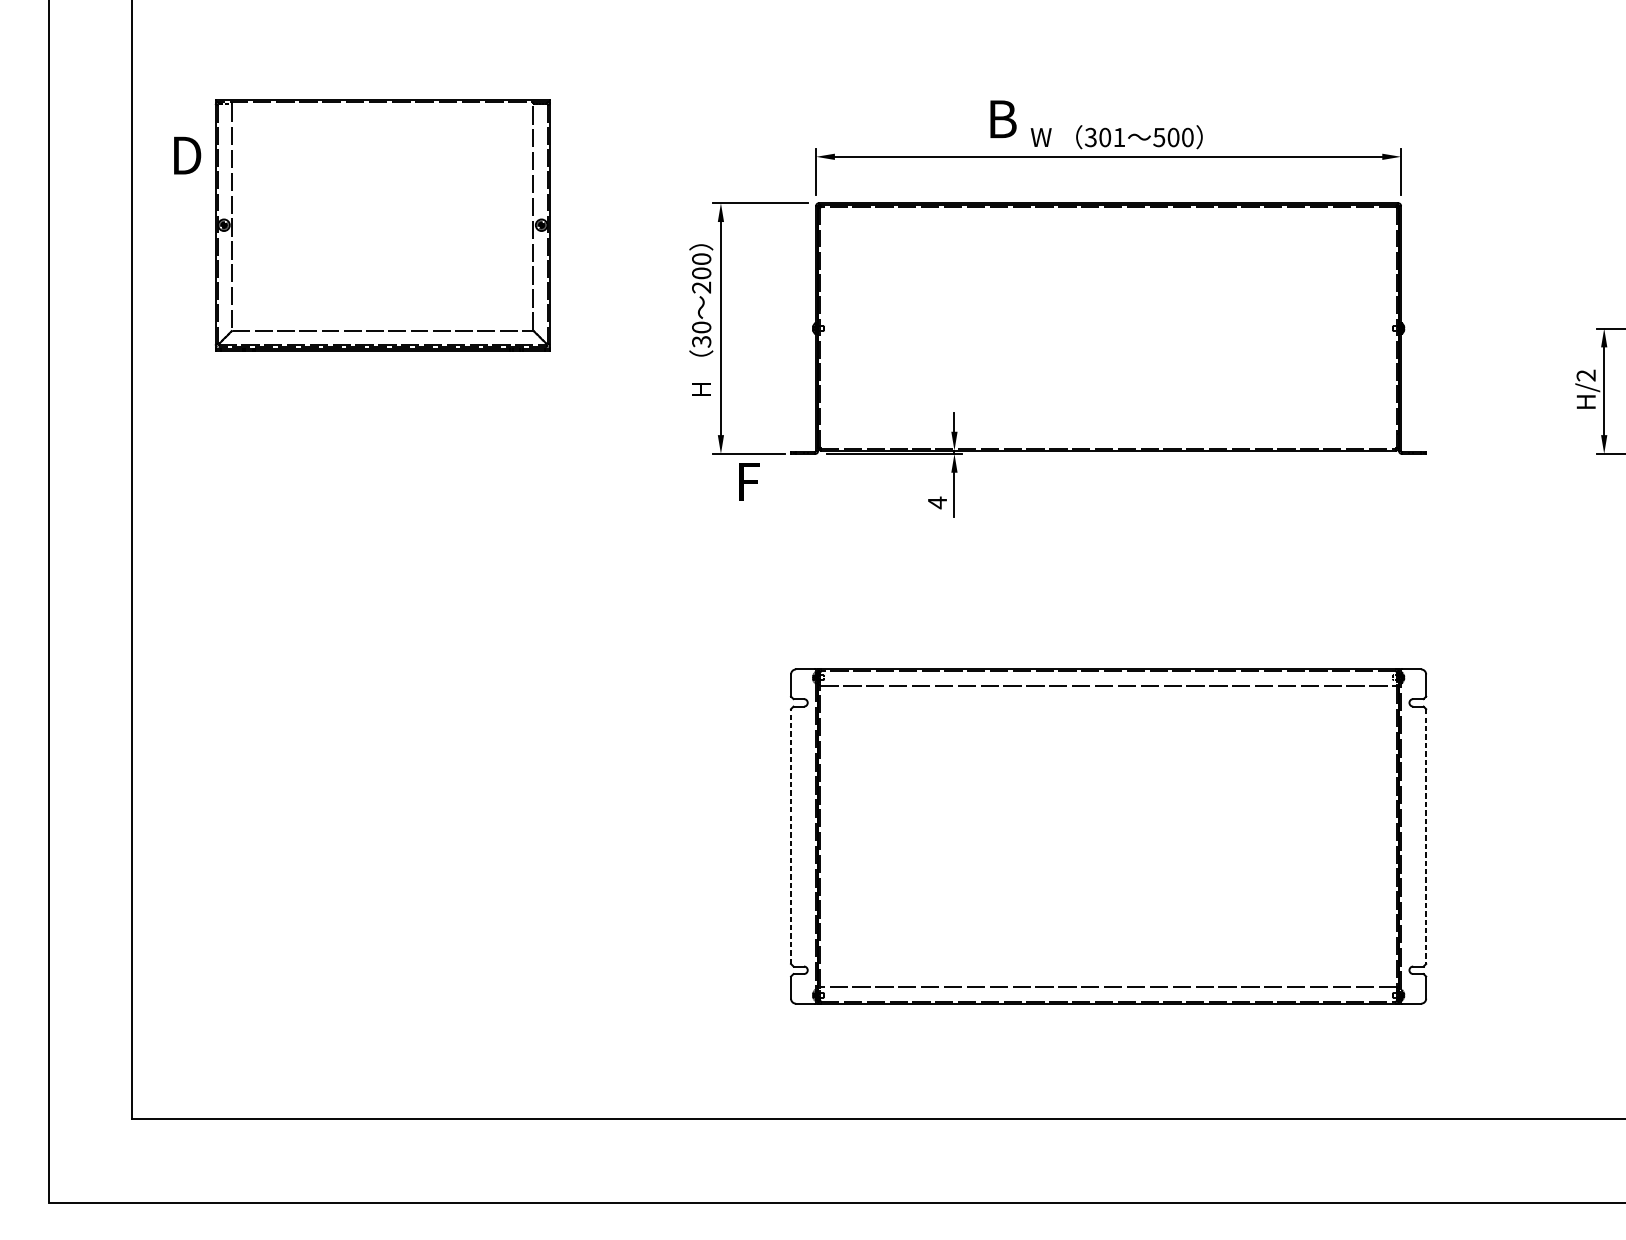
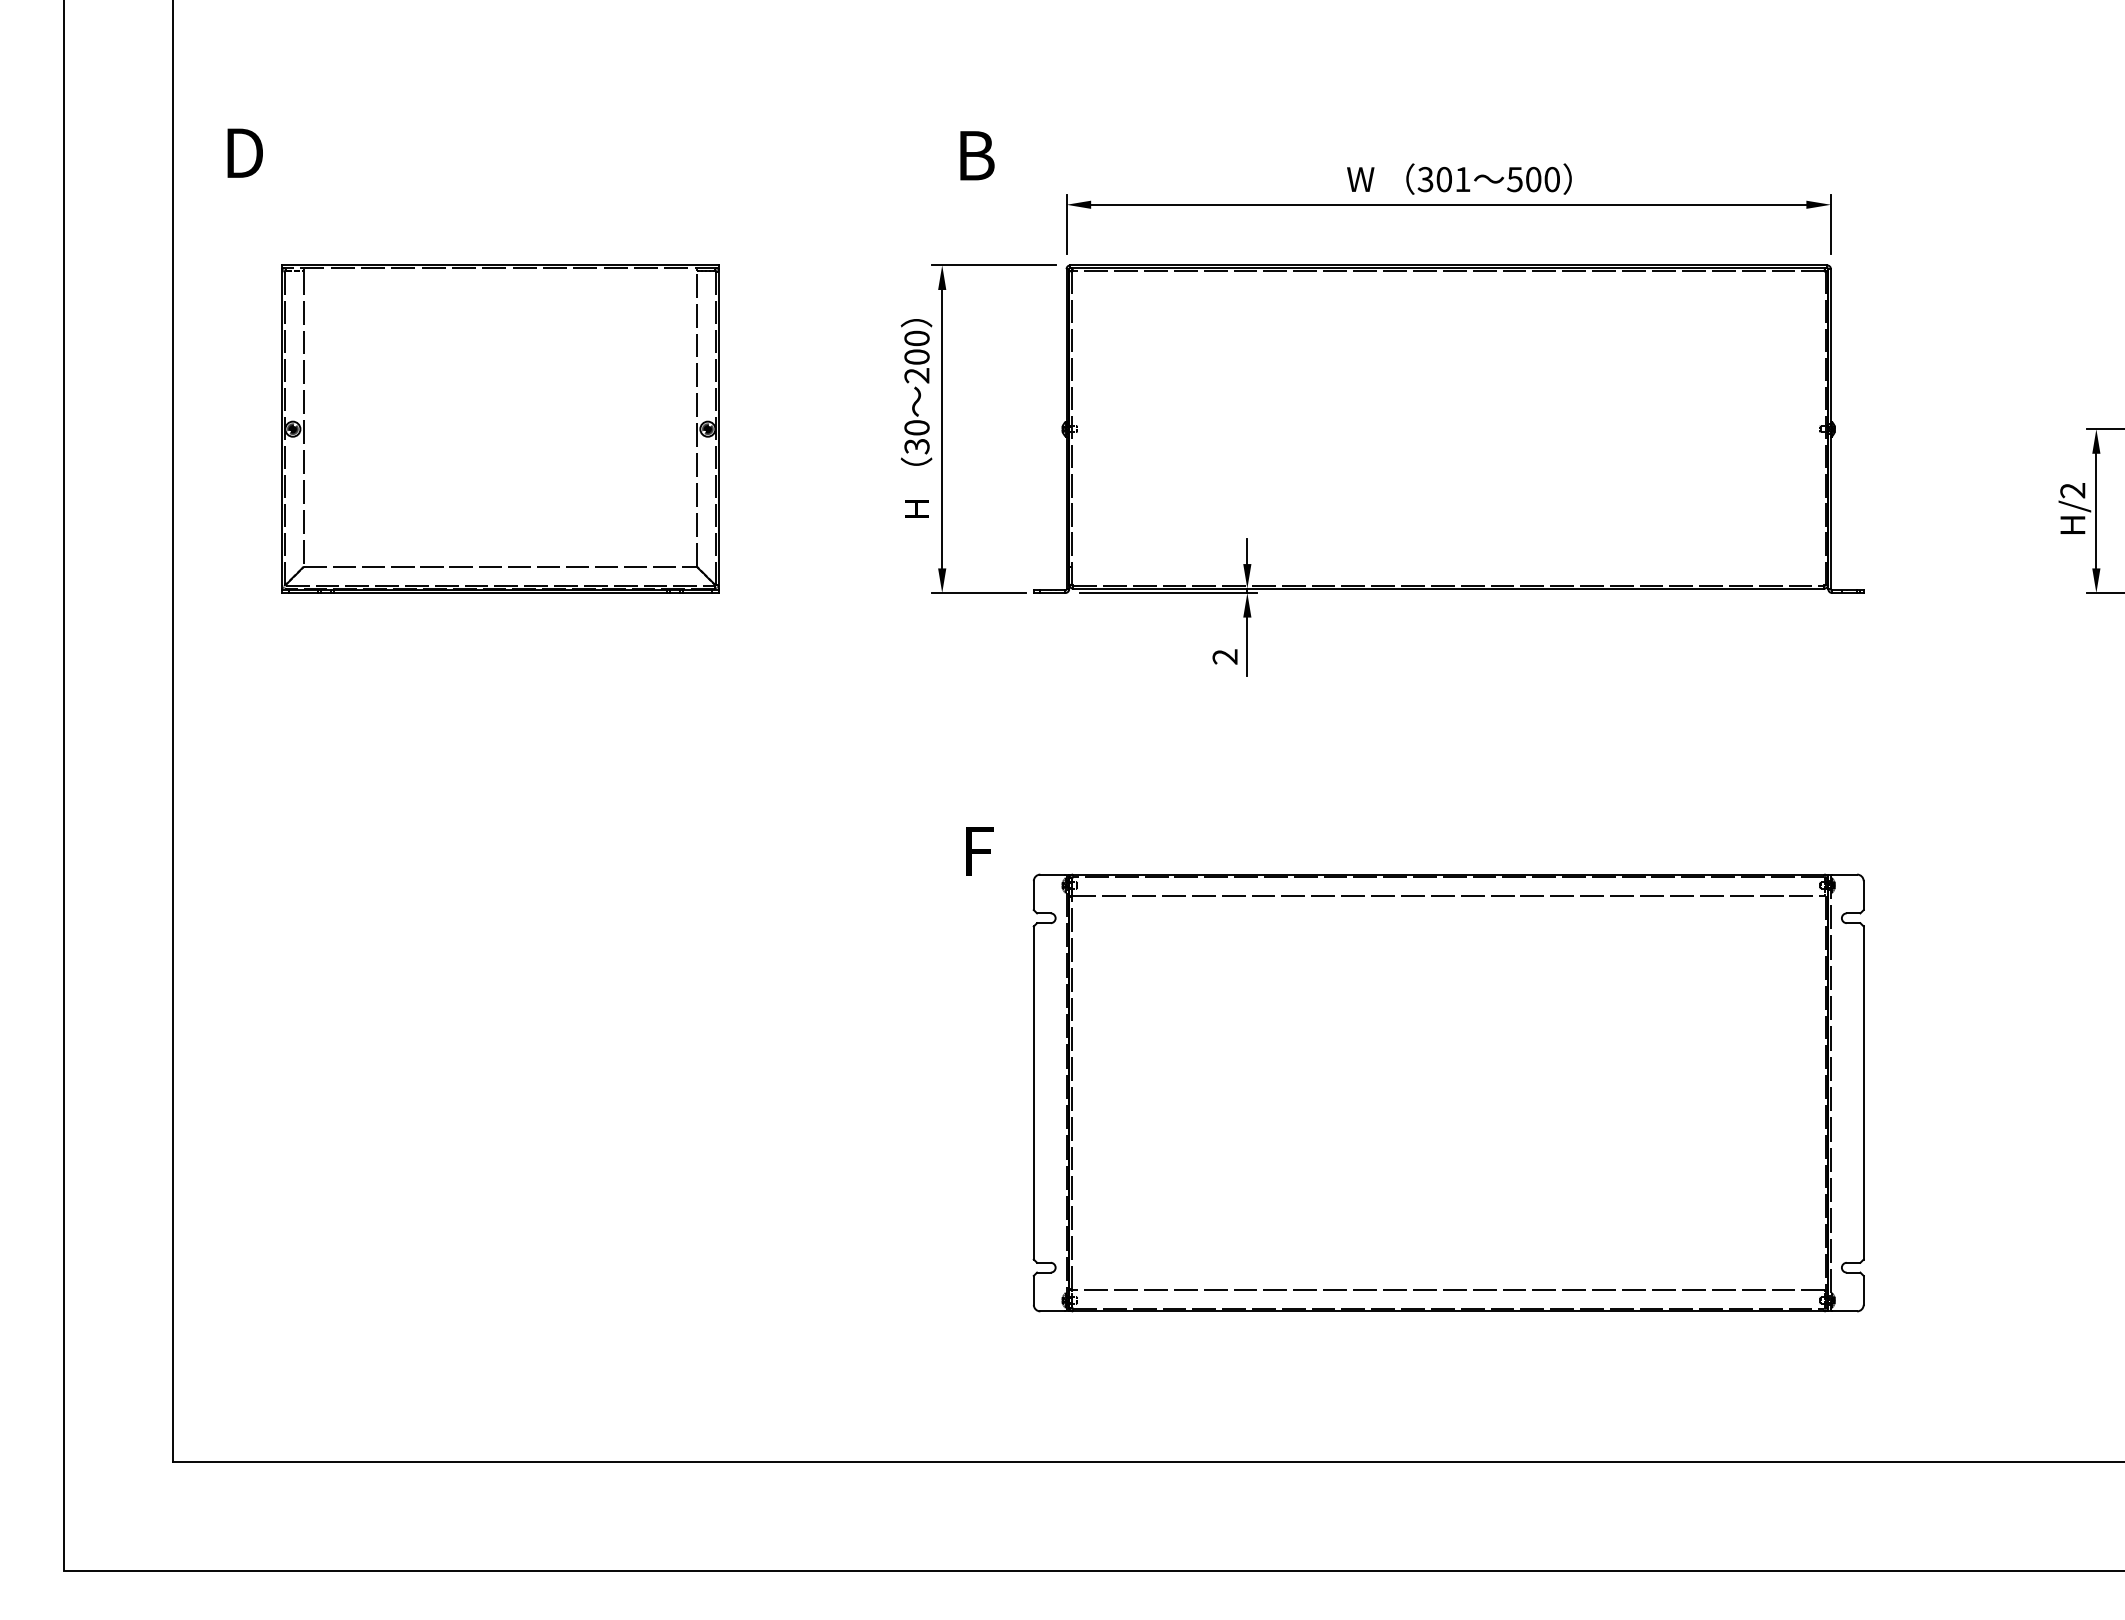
text: (1003, 119) -> (977, 155), moved
text: (186, 155) -> (244, 152), moved
part: (382, 224) -> (500, 428), moved
text: (749, 481) -> (979, 851), moved
text: (936, 502) -> (1224, 656), 4 -> 2
line: (790, 836) -> (1033, 1092), dashed -> solid
line: (1426, 836) -> (1863, 1092), dashed -> solid

